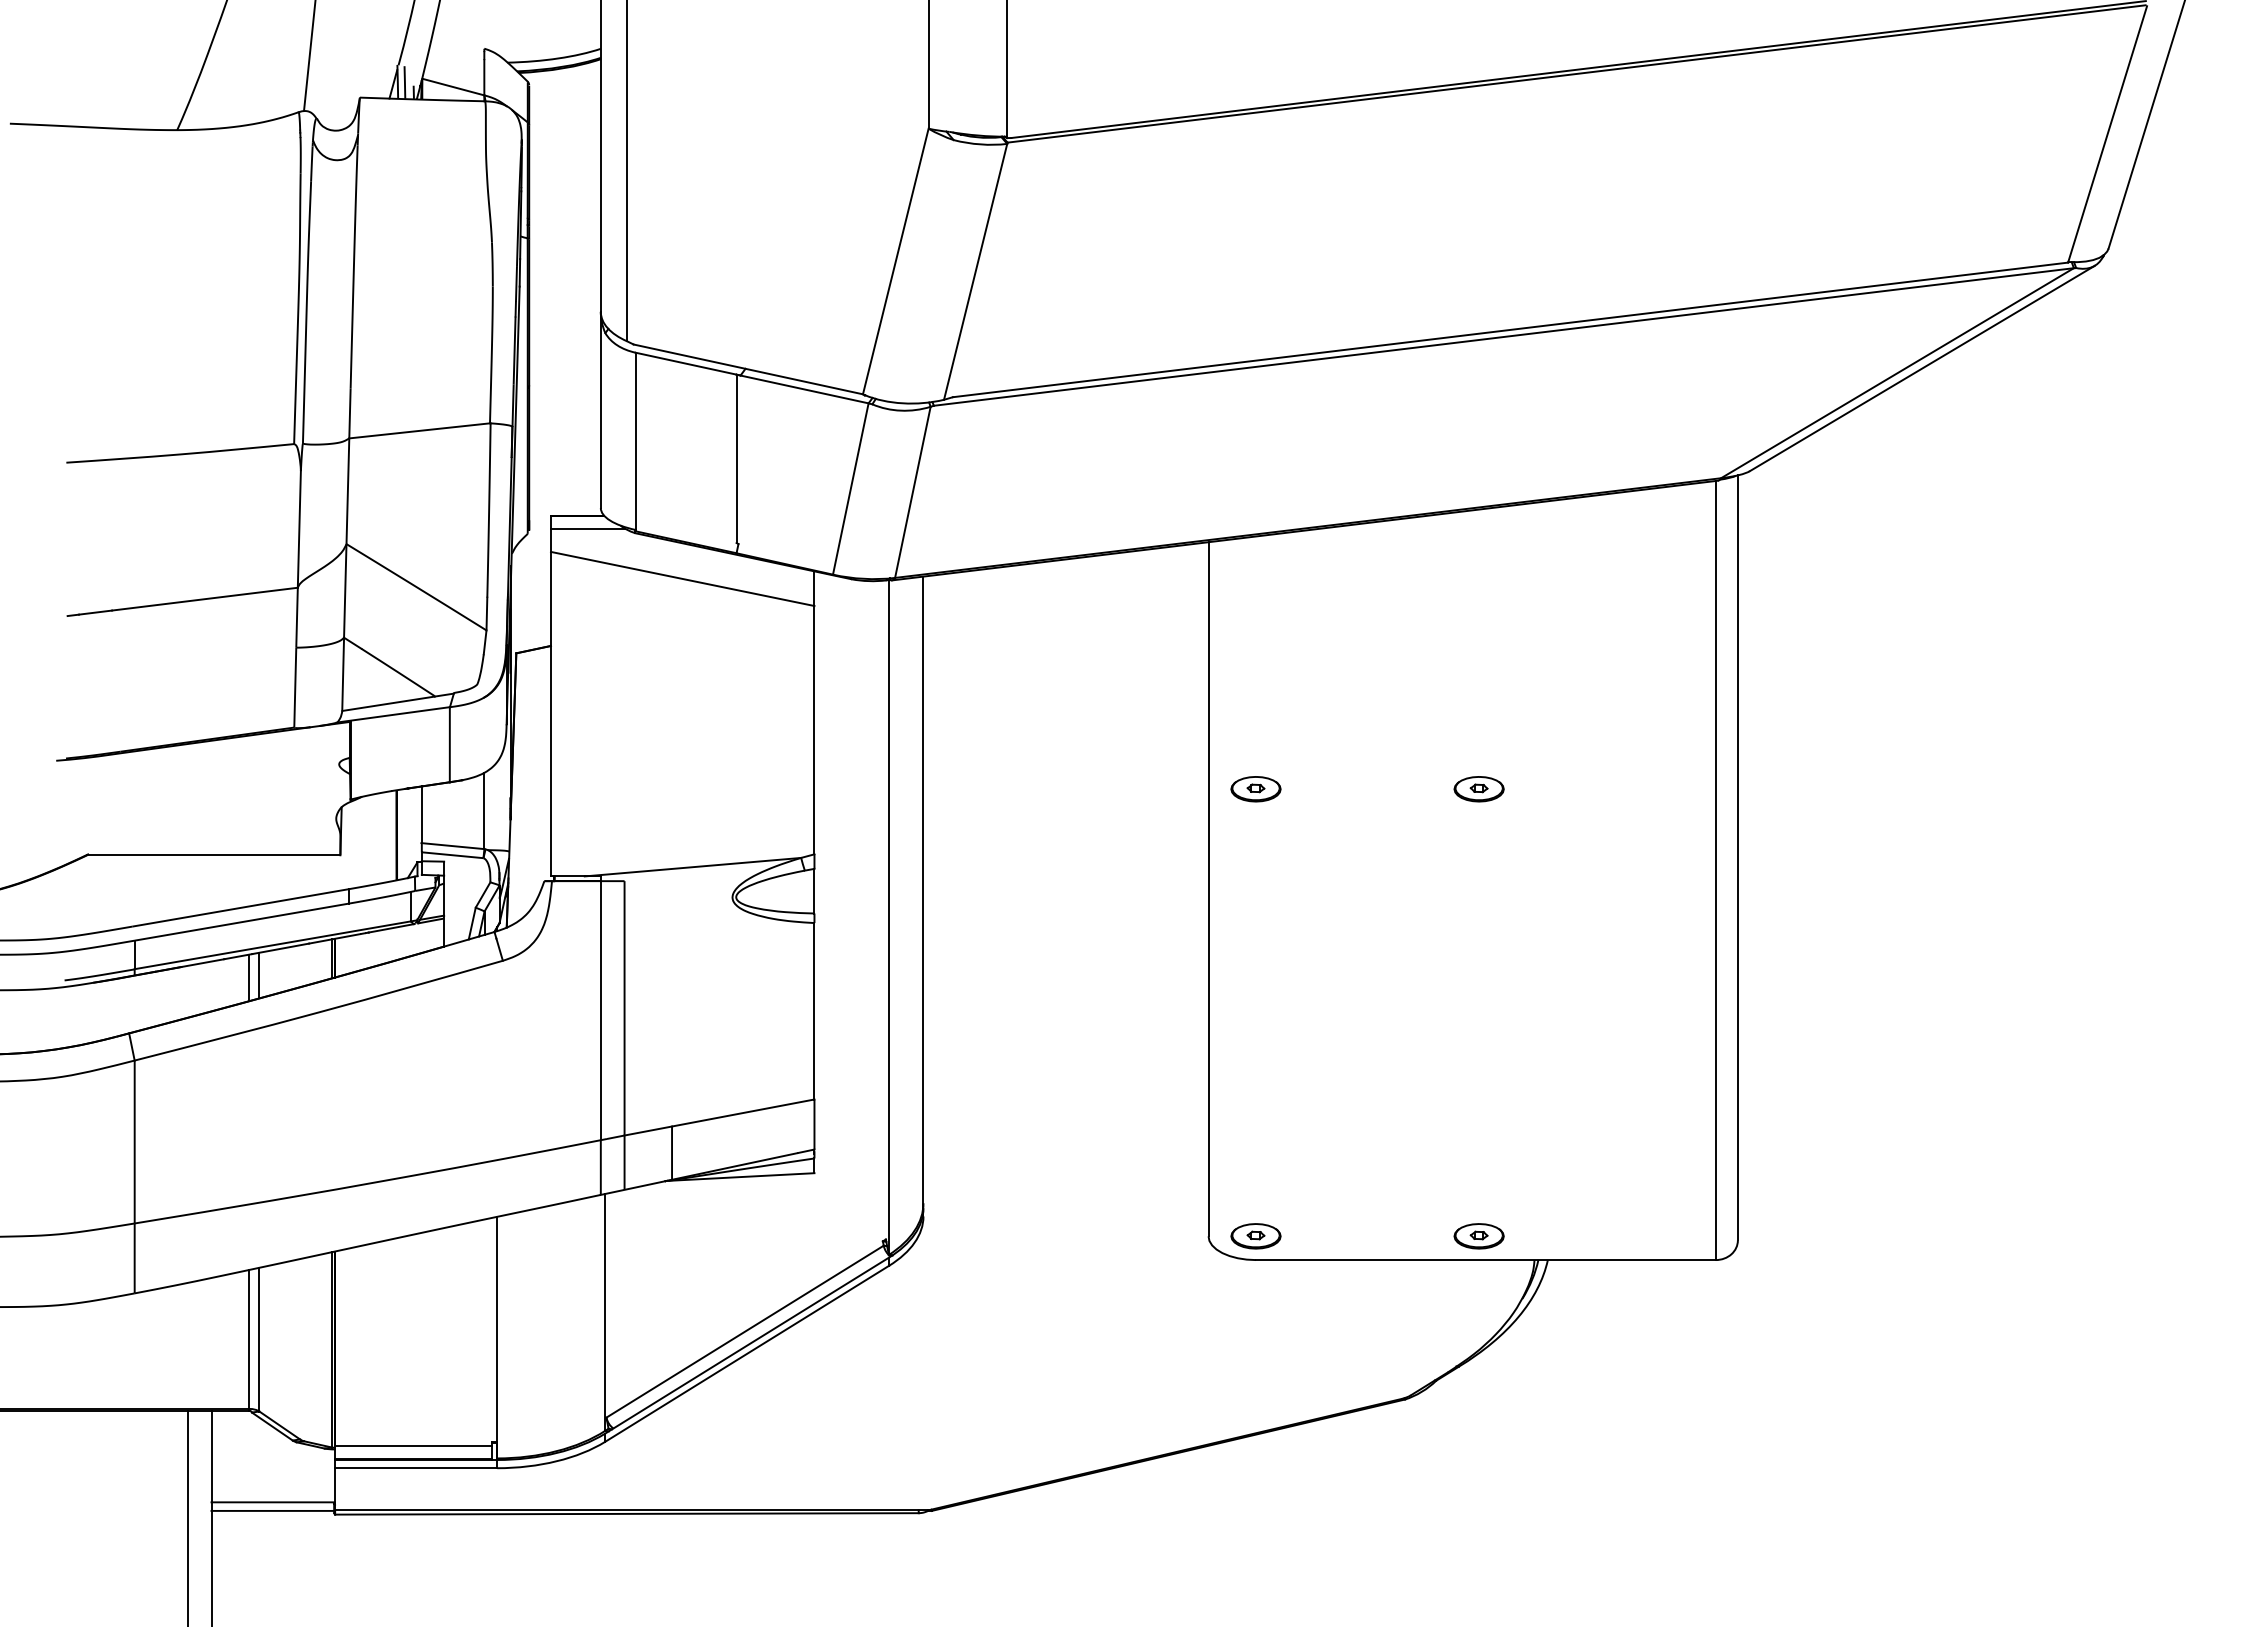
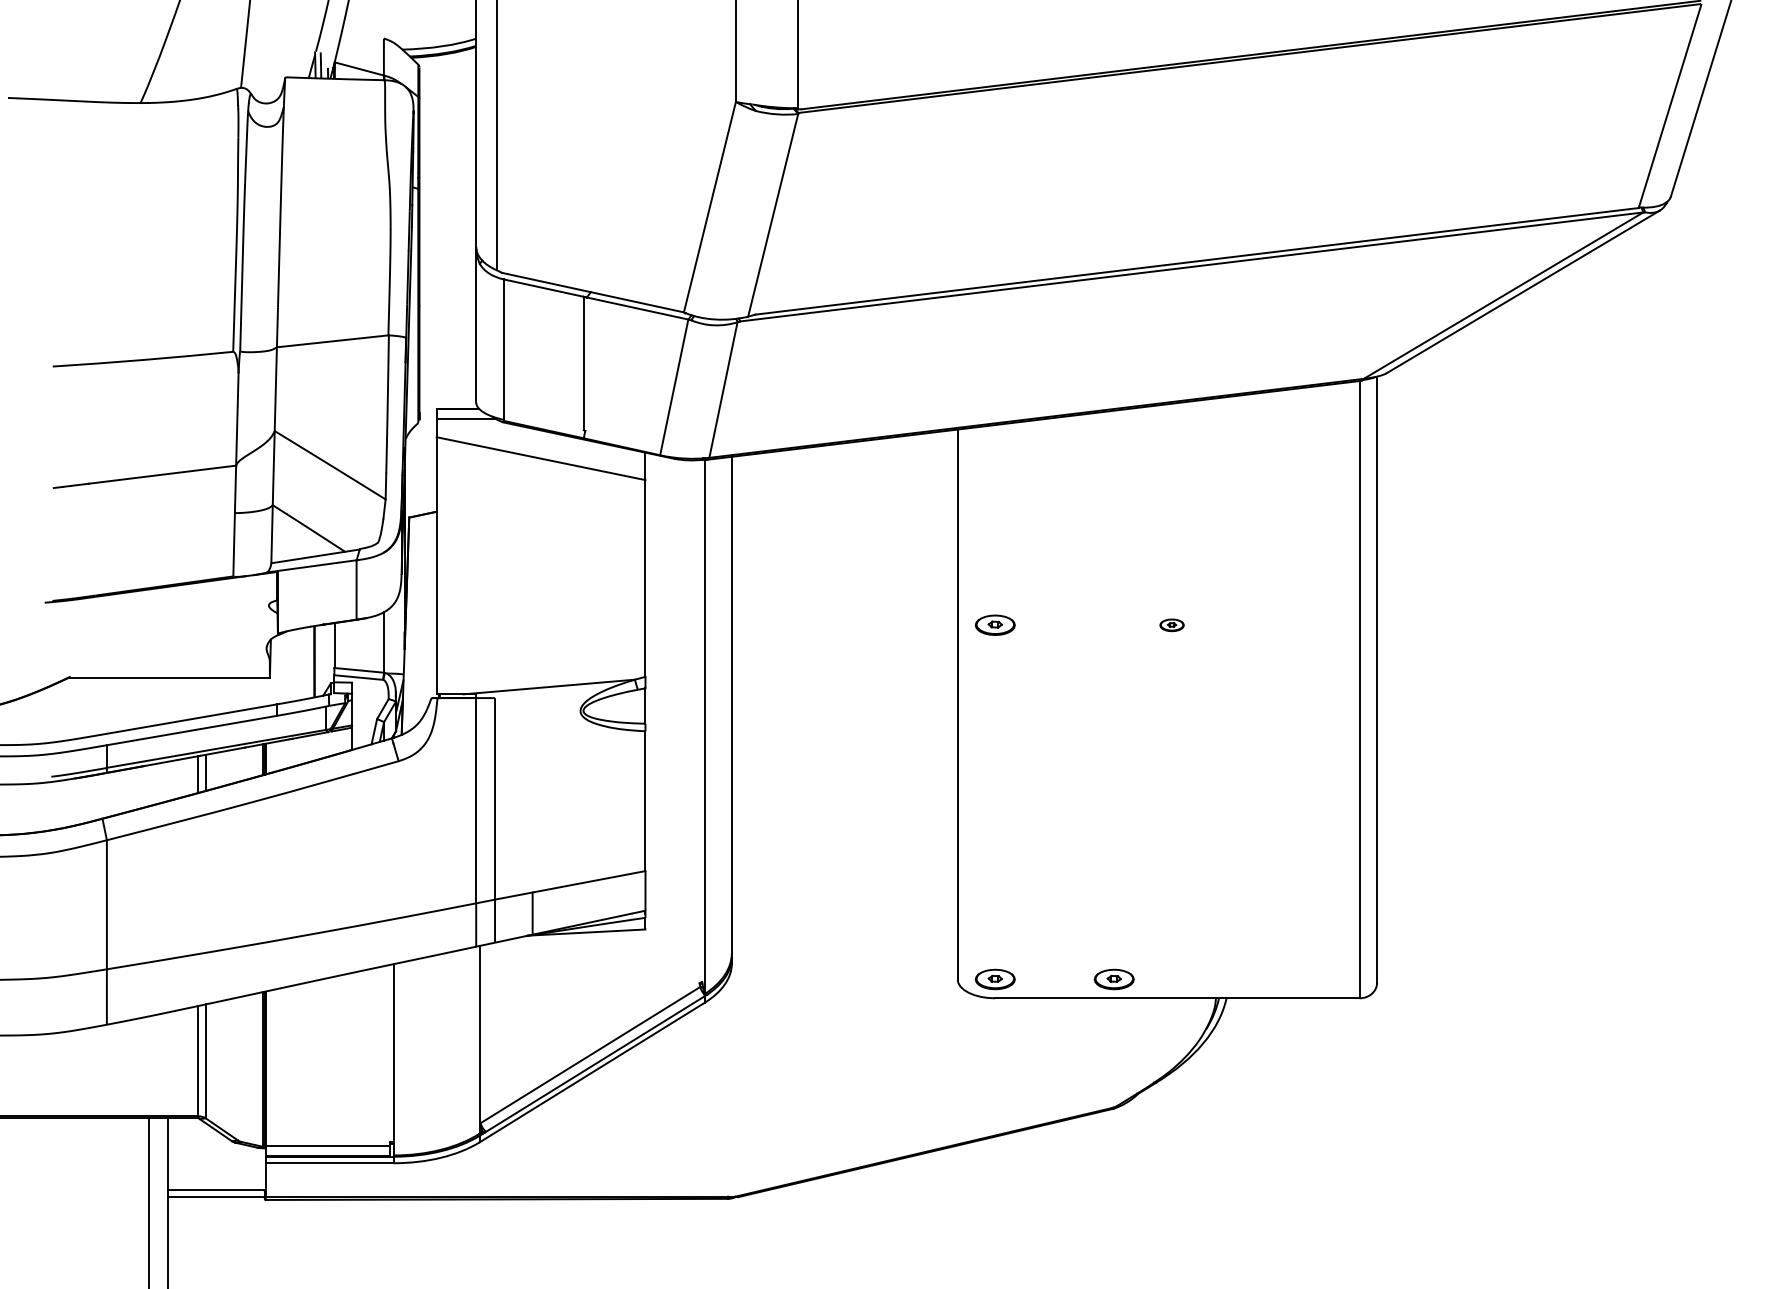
part: (1478, 789) -> (1171, 625), size x0.6
part: (1478, 1236) -> (1113, 979), moved

